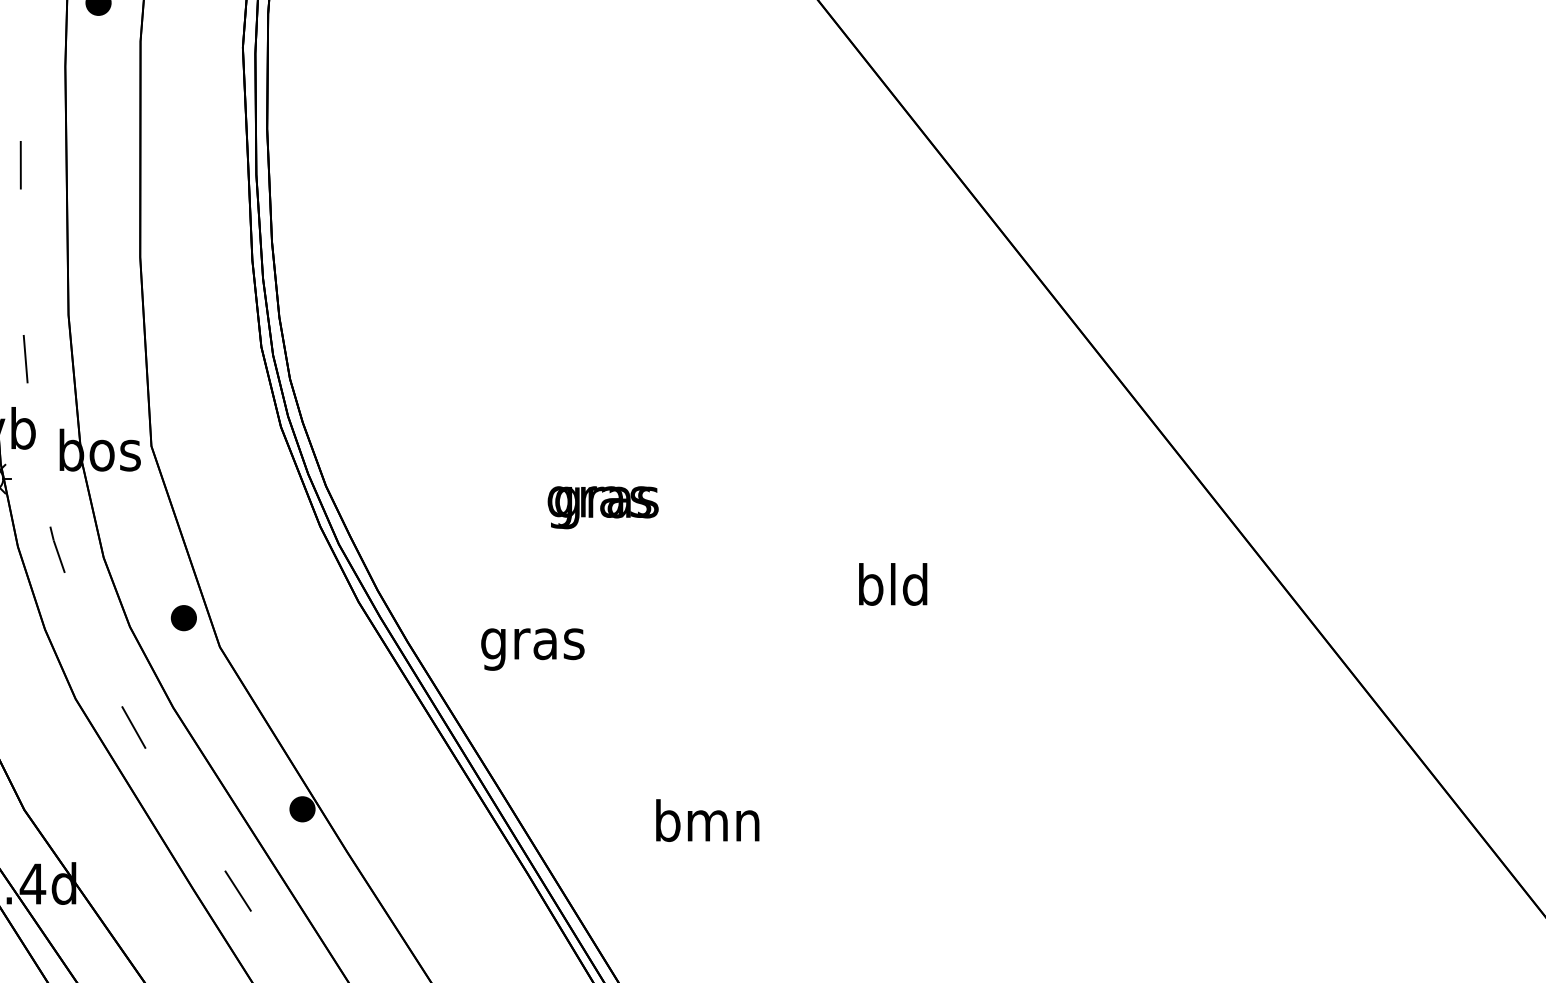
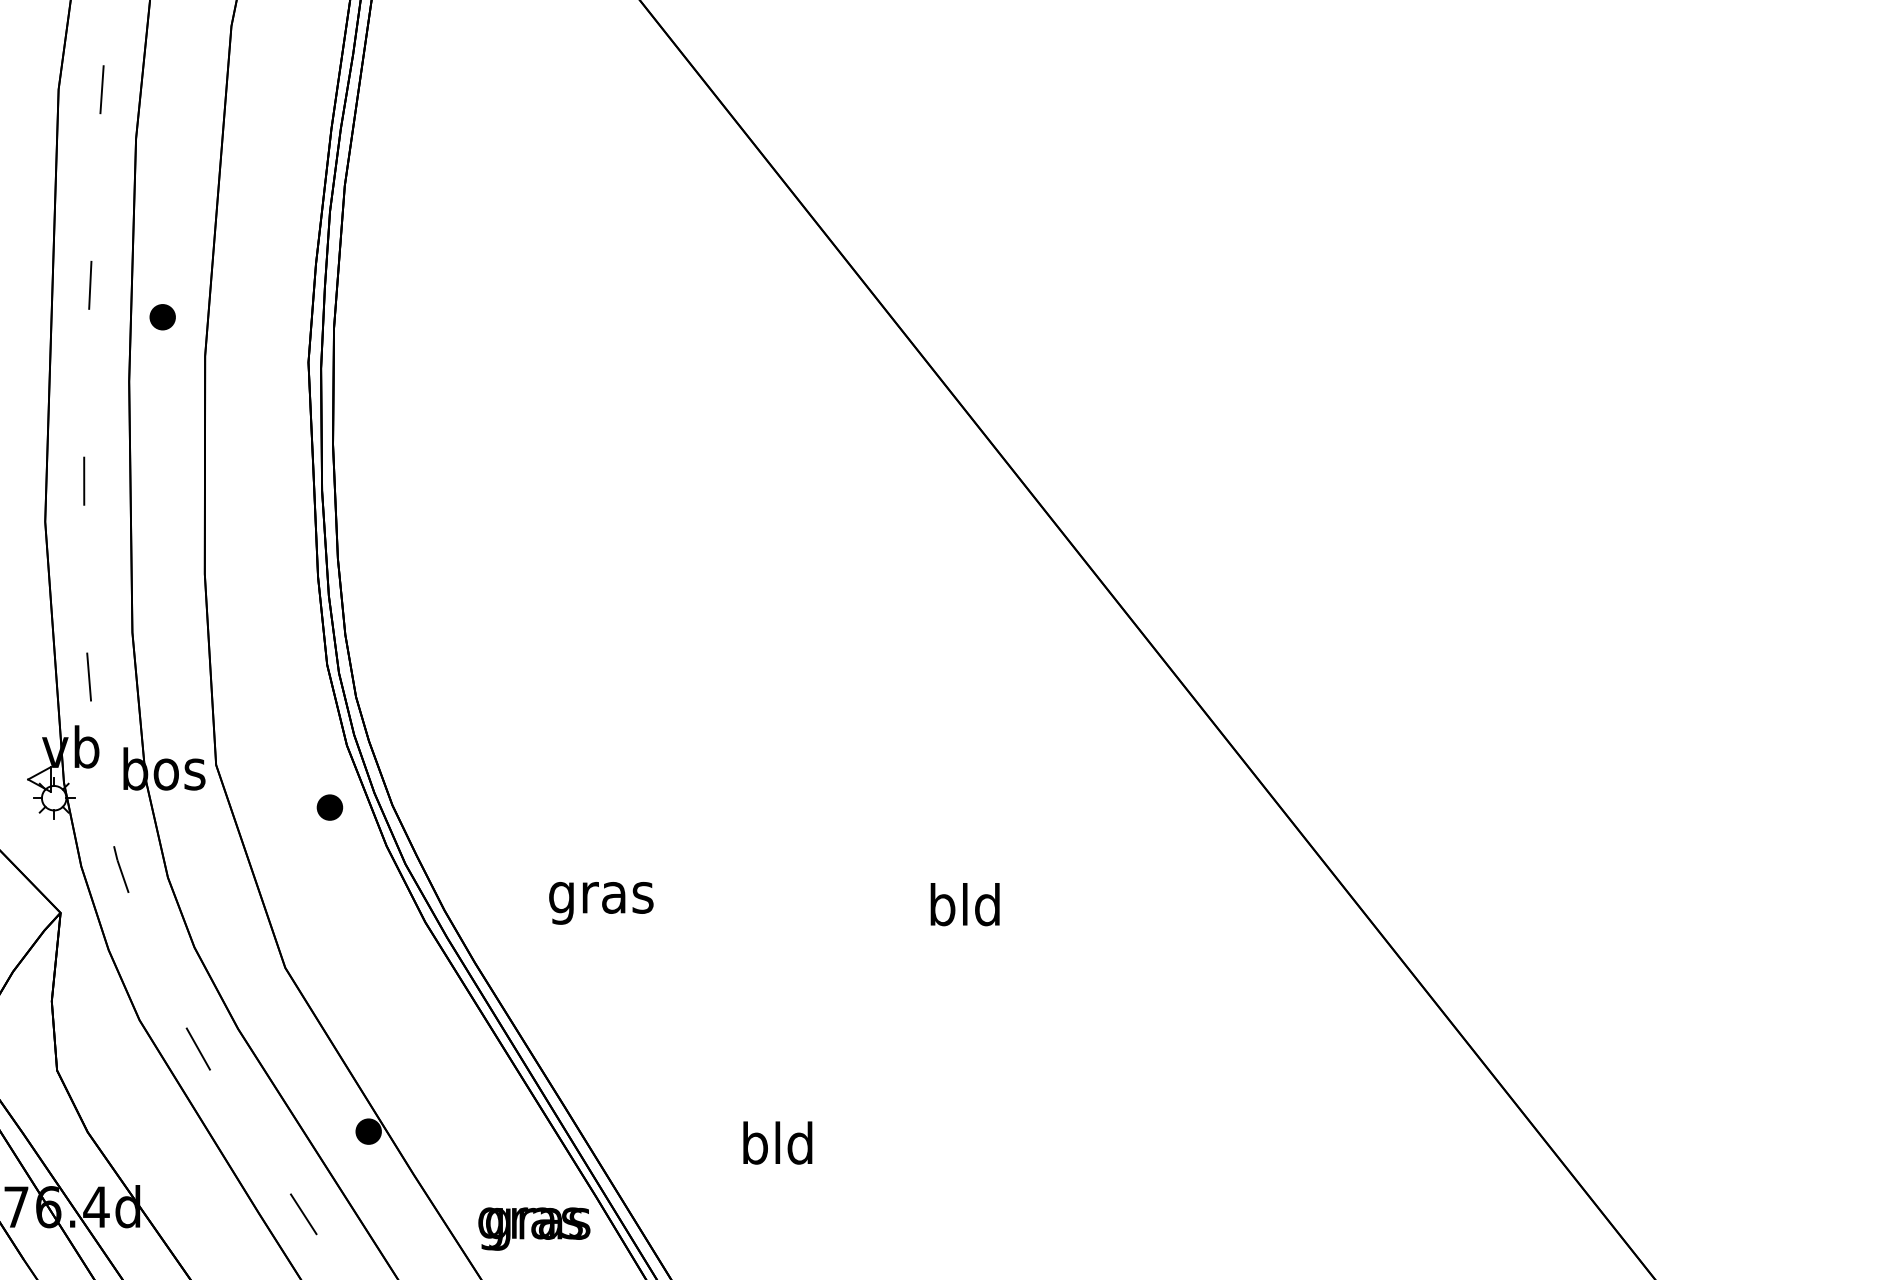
text: (603, 507) -> (534, 1228), moved
part: (183, 618) -> (329, 807), moved
text: (533, 649) -> (601, 903), moved
text: (707, 820) -> (777, 1142), bmn -> bld

